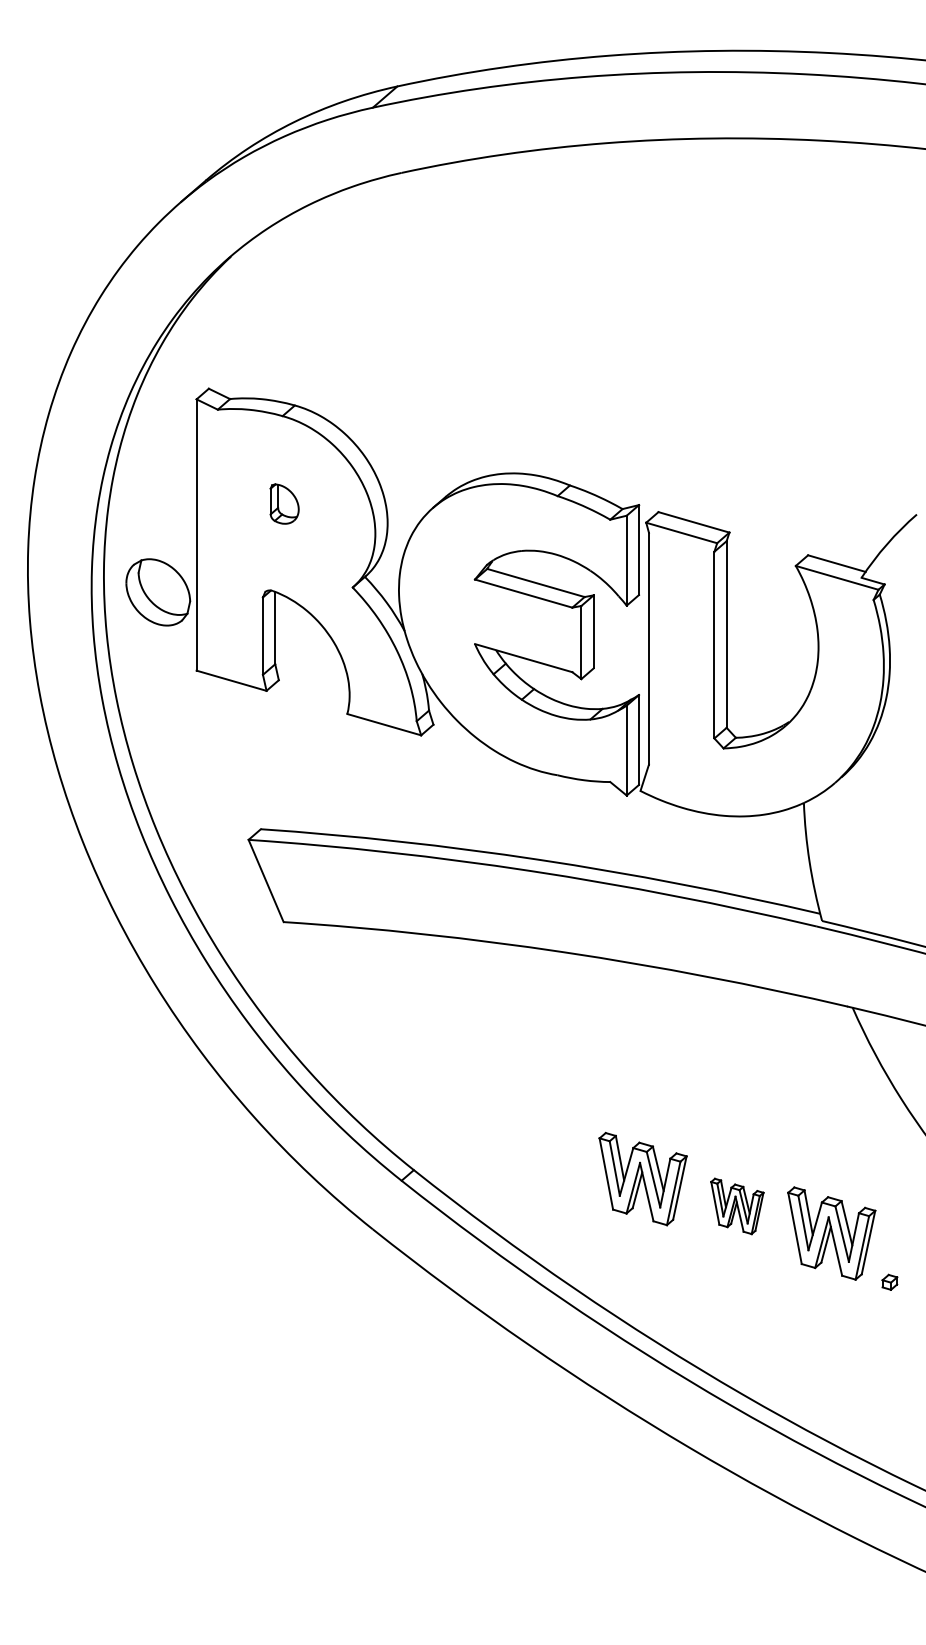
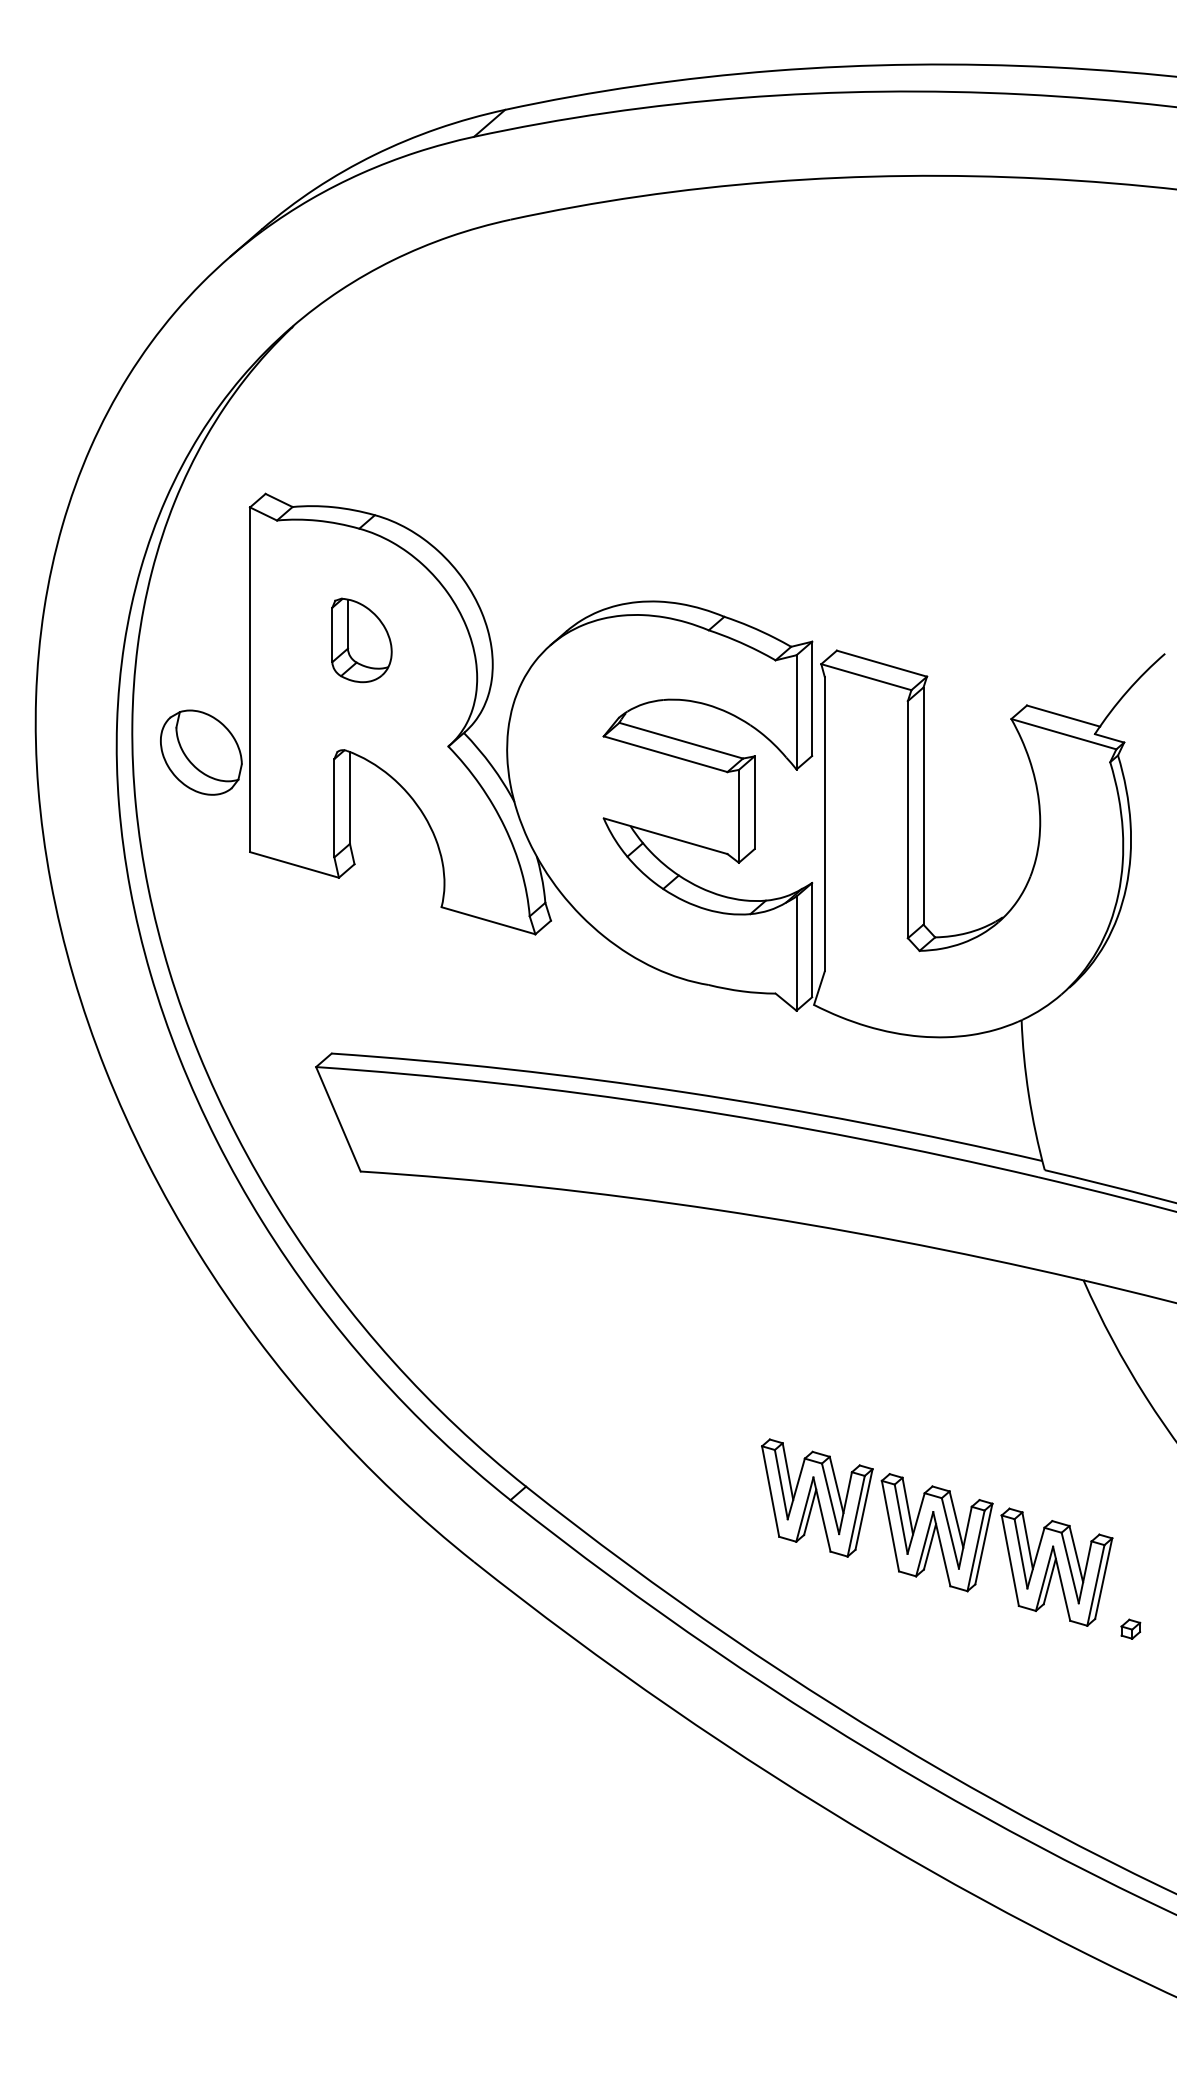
part: (284, 504) -> (361, 640), size x1.67
part: (736, 1206) -> (936, 1532), size x1.67

